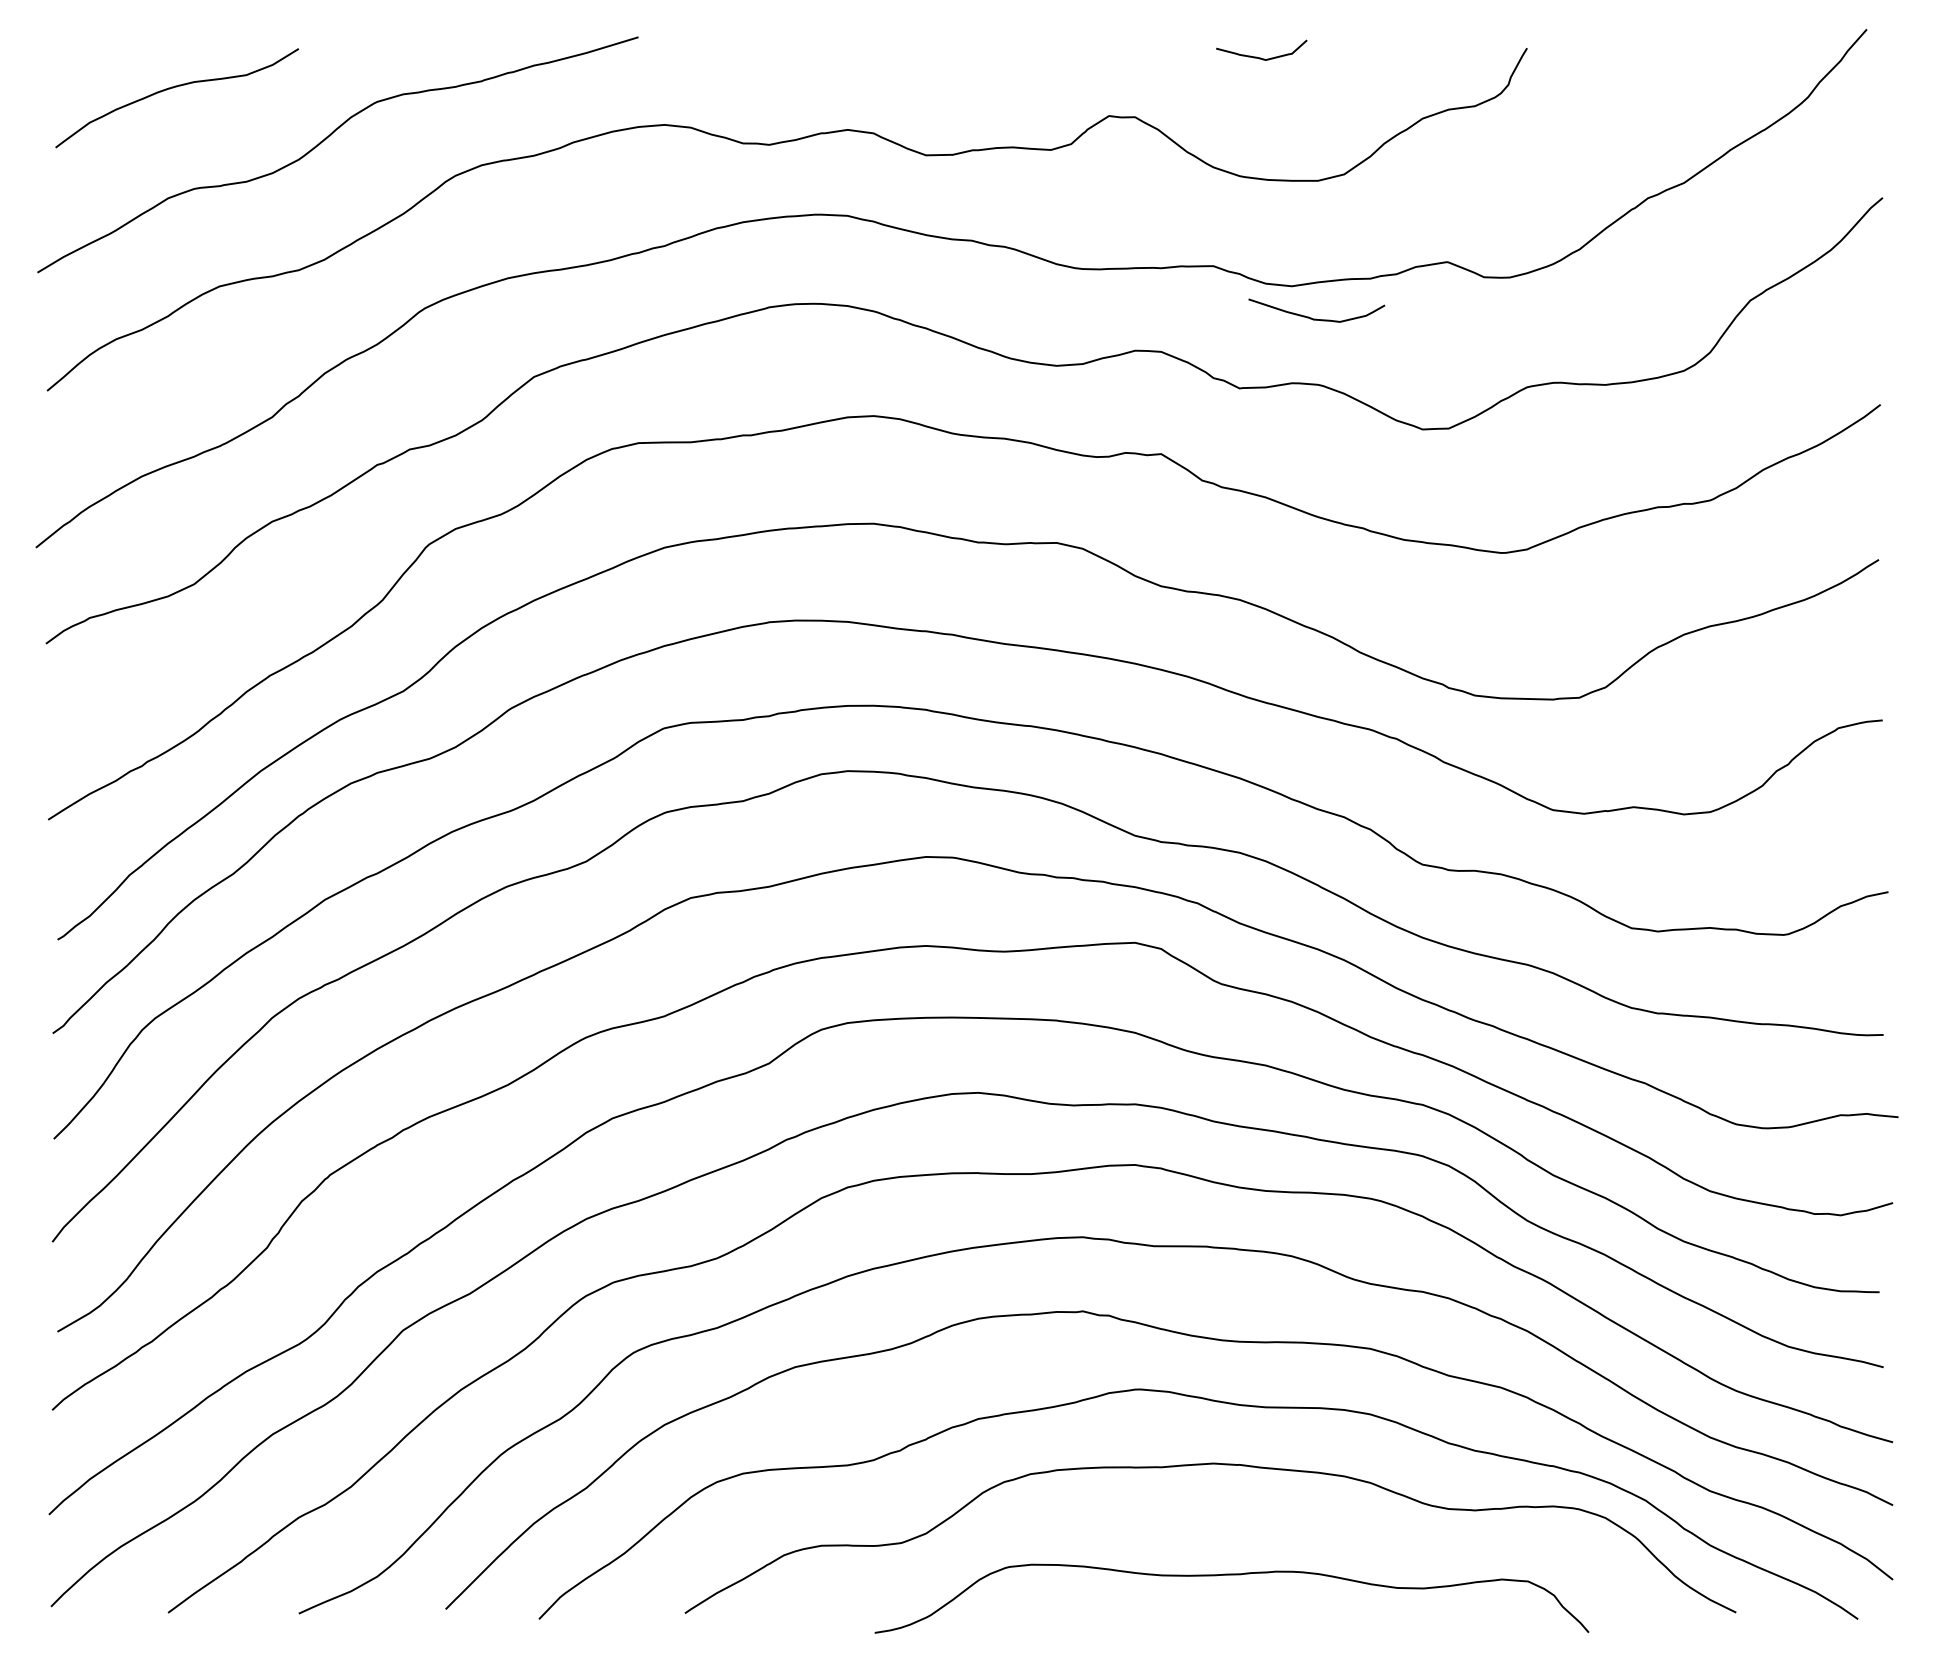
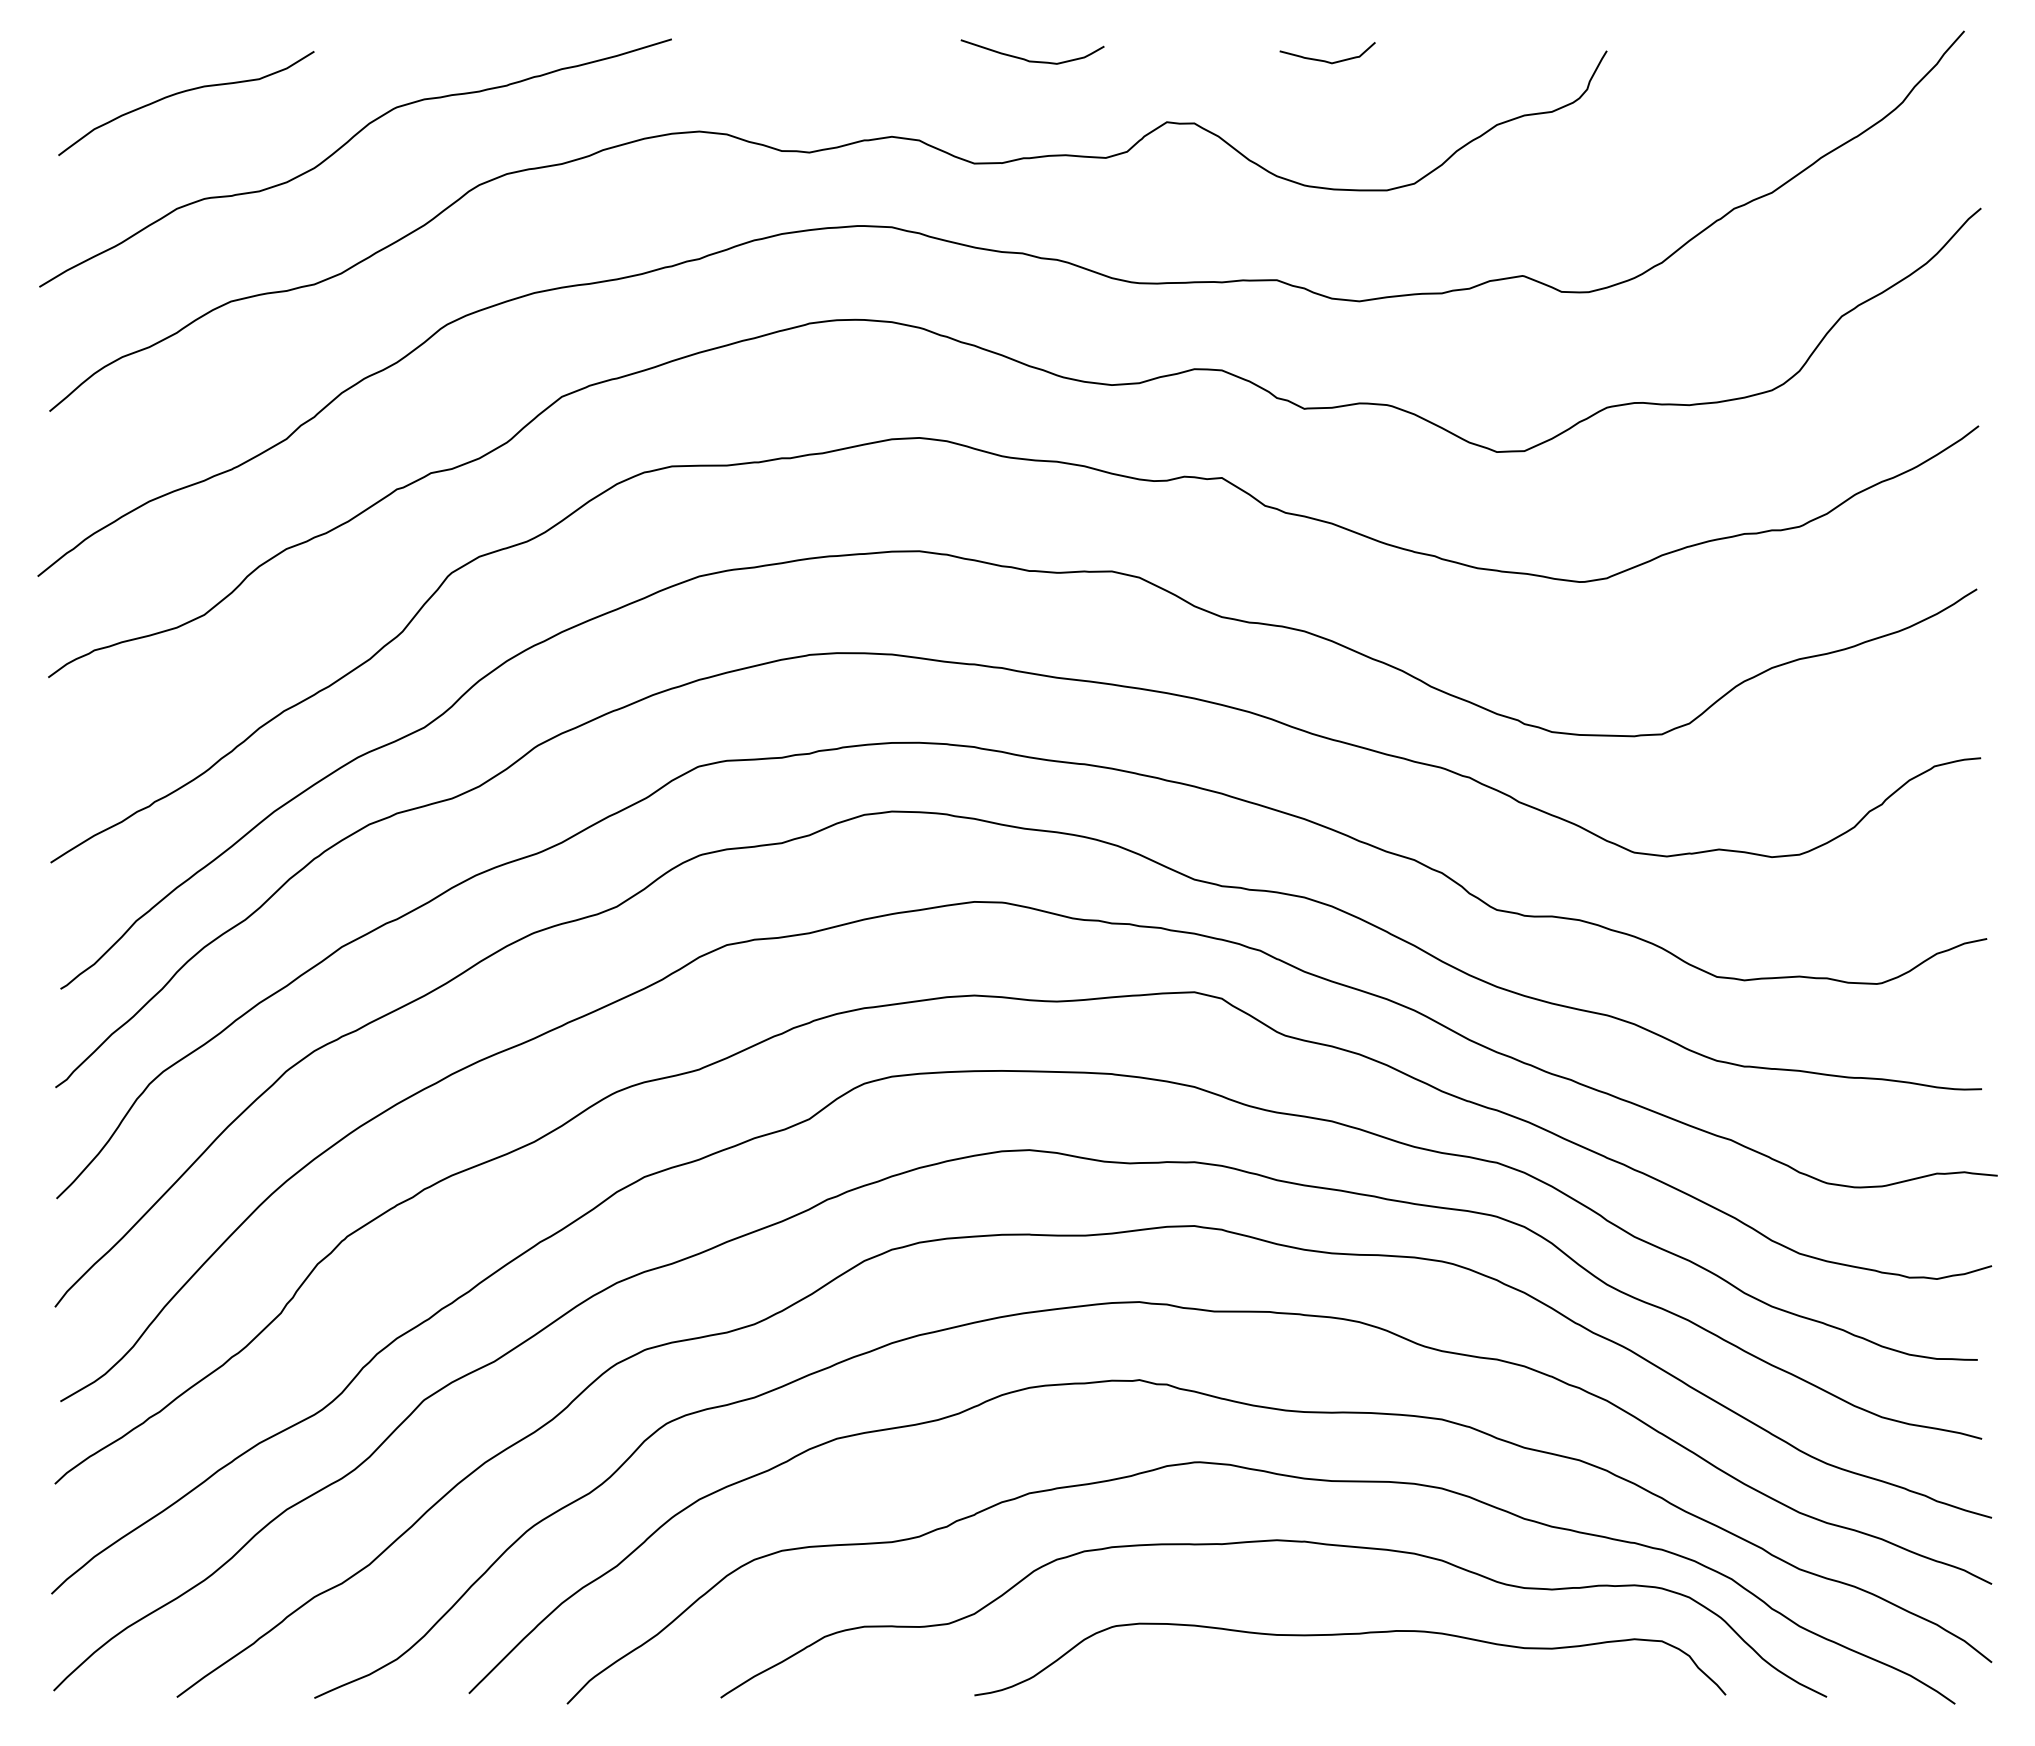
curve: (1316, 318) -> (1032, 60), moved
curve: (1232, 1575) -> (1350, 1634), moved

